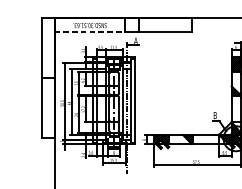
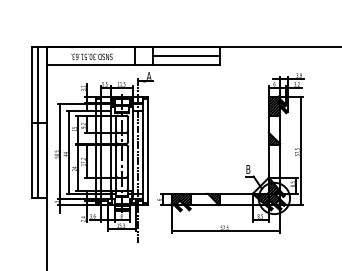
line: (165, 24) -> (185, 55), added
line: (89, 31) -> (91, 64), dashed -> solid
line: (47, 78) -> (38, 122), added

